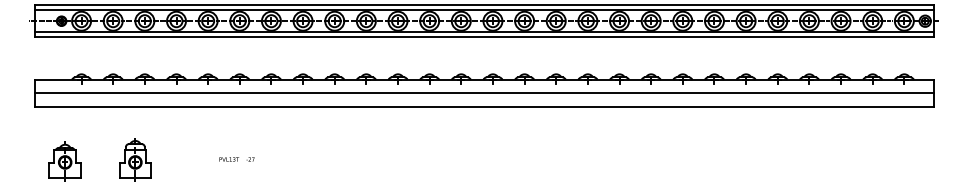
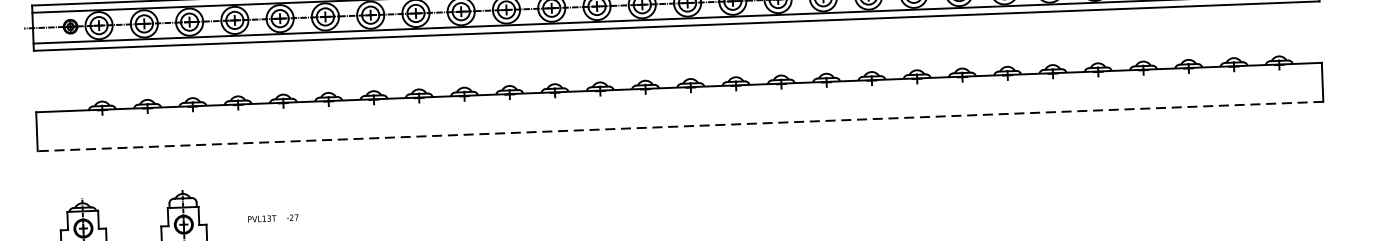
line: (484, 92) -> (679, 105), removed
line: (484, 107) -> (680, 126), solid -> dashed
text: (236, 159) -> (272, 218), moved

